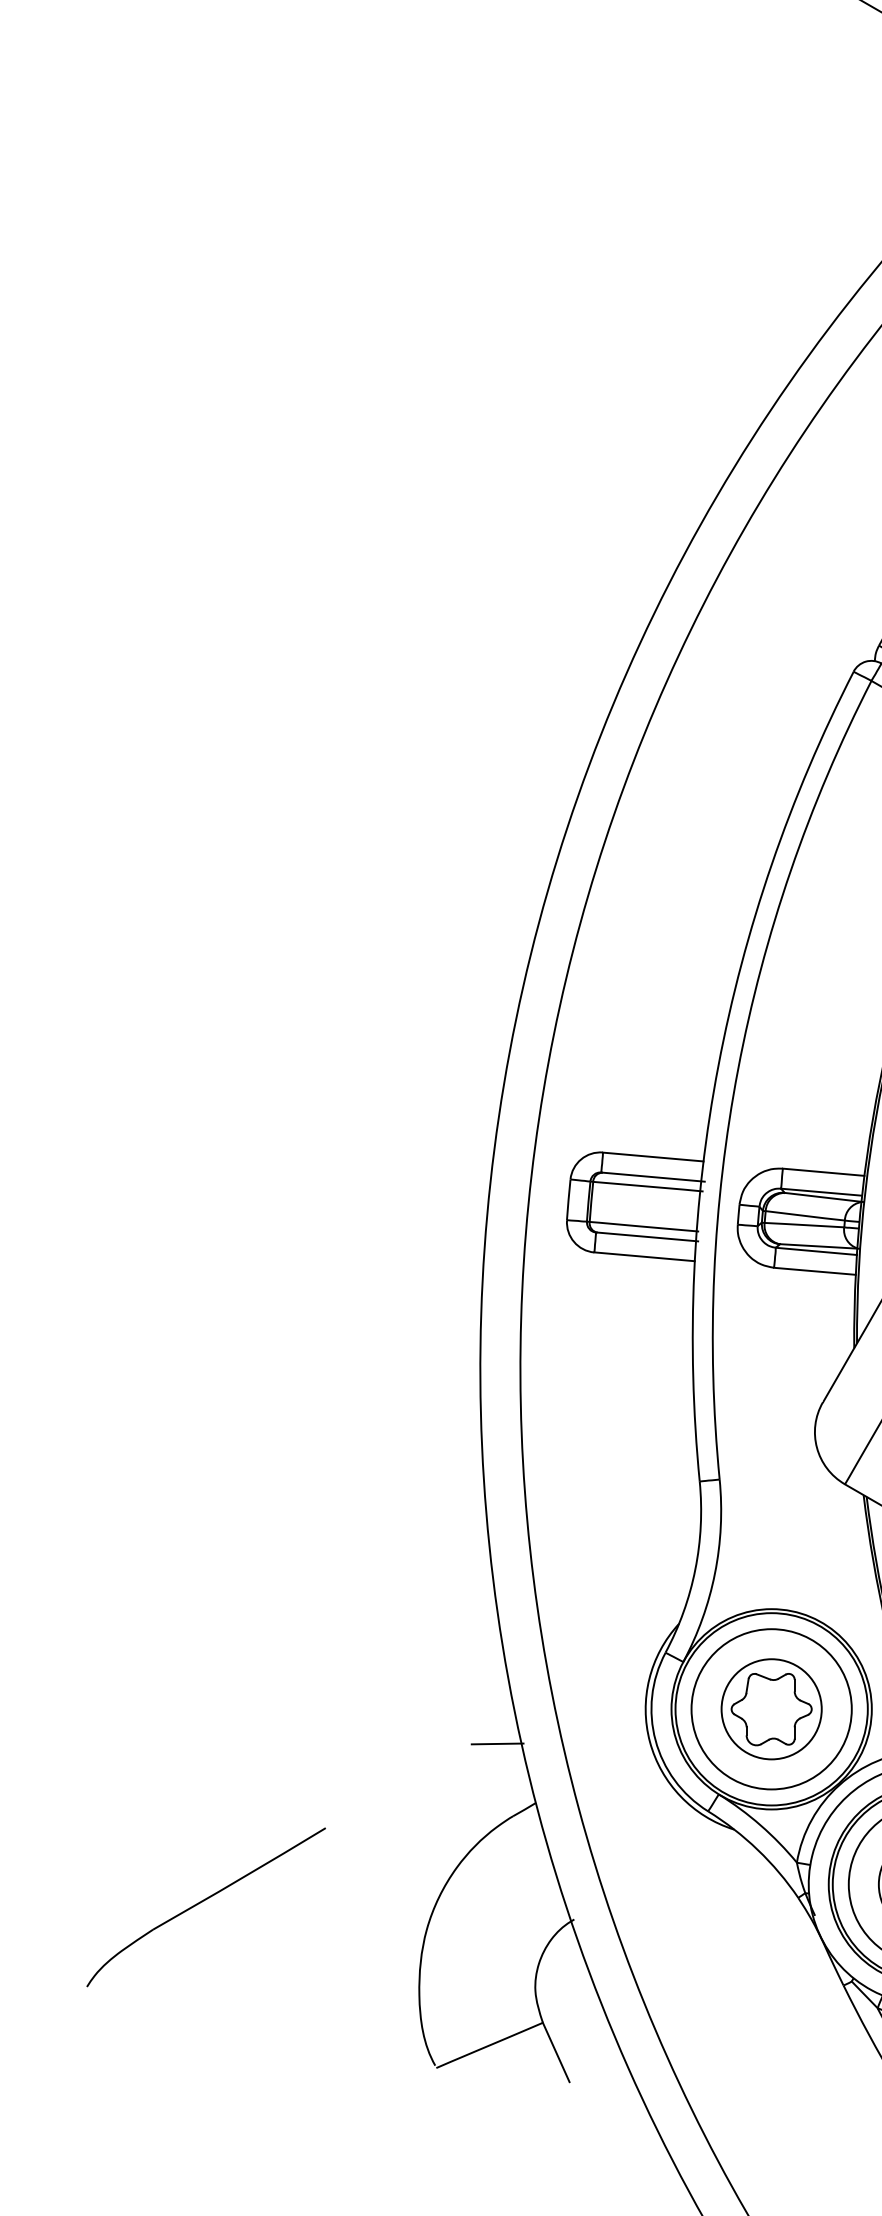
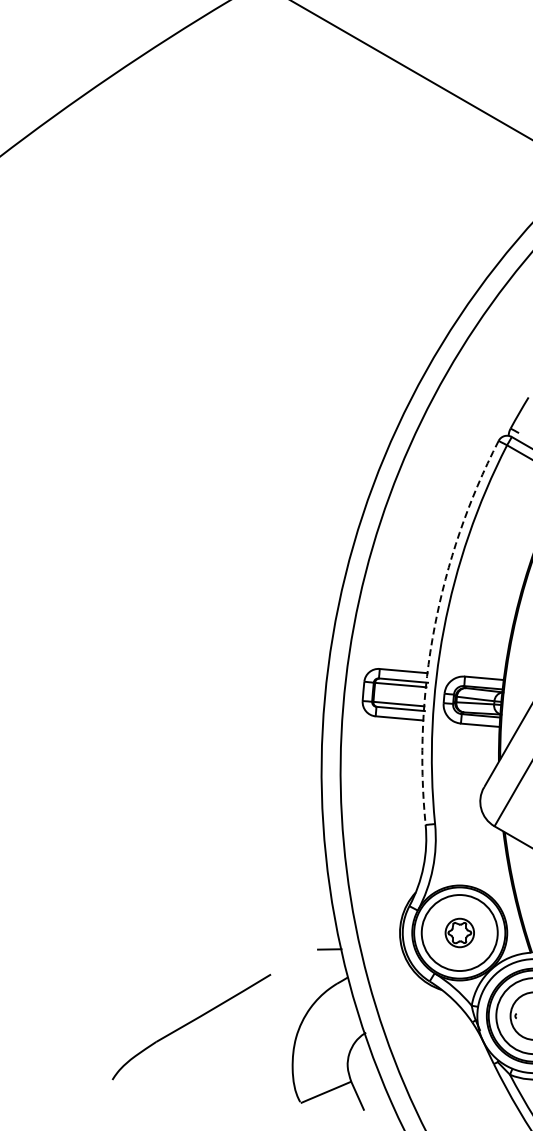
arc: (718, 1065) -> (434, 627), solid -> dashed
part: (771, 1708) -> (459, 932), size x0.6
part: (206, 1906) -> (191, 1026), size x1.4

